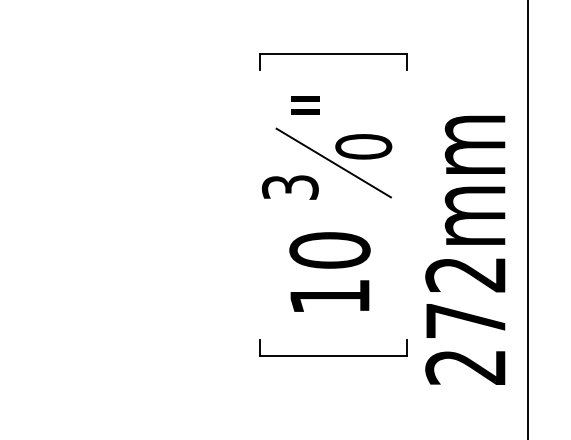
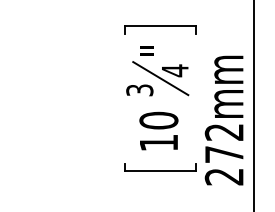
text: (362, 146) -> (174, 70), 0 -> 4

